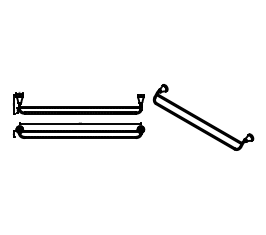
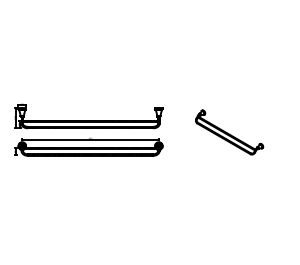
part: (203, 117) -> (229, 132), size x0.6

